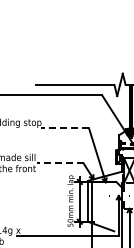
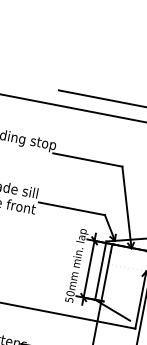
line: (64, 128) -> (87, 160), dashed -> solid
line: (59, 163) -> (70, 208), dashed -> solid

